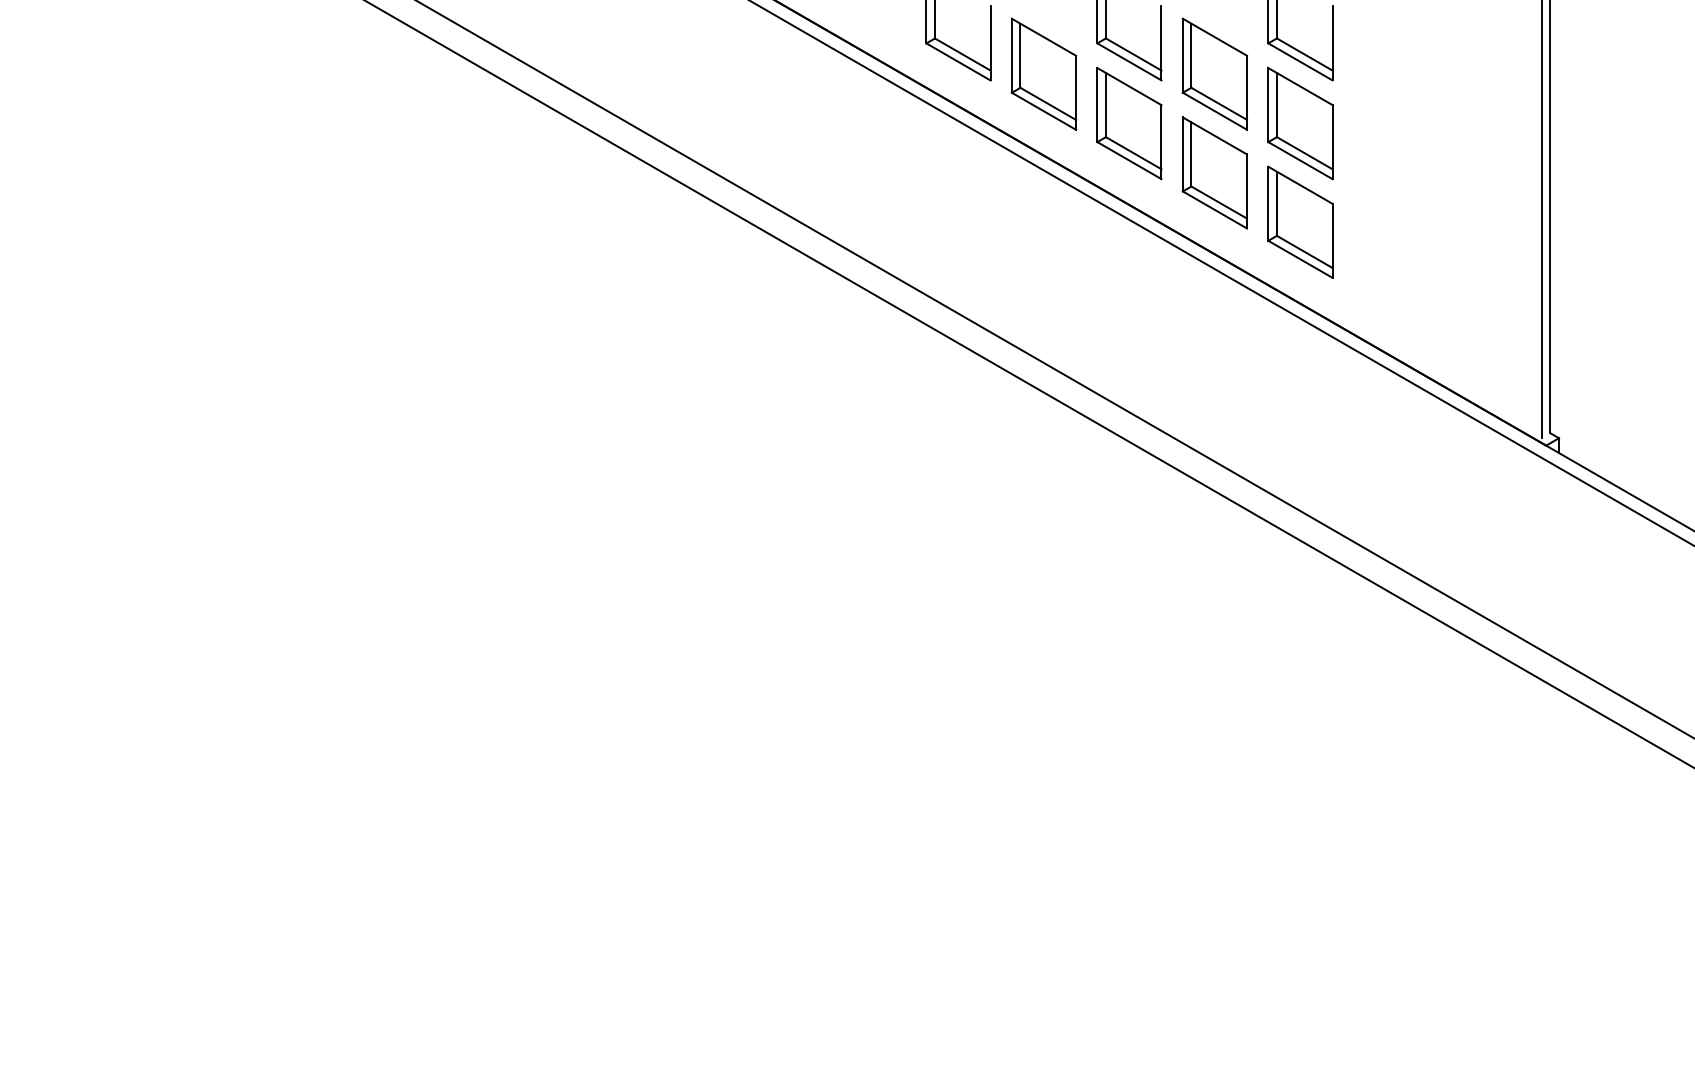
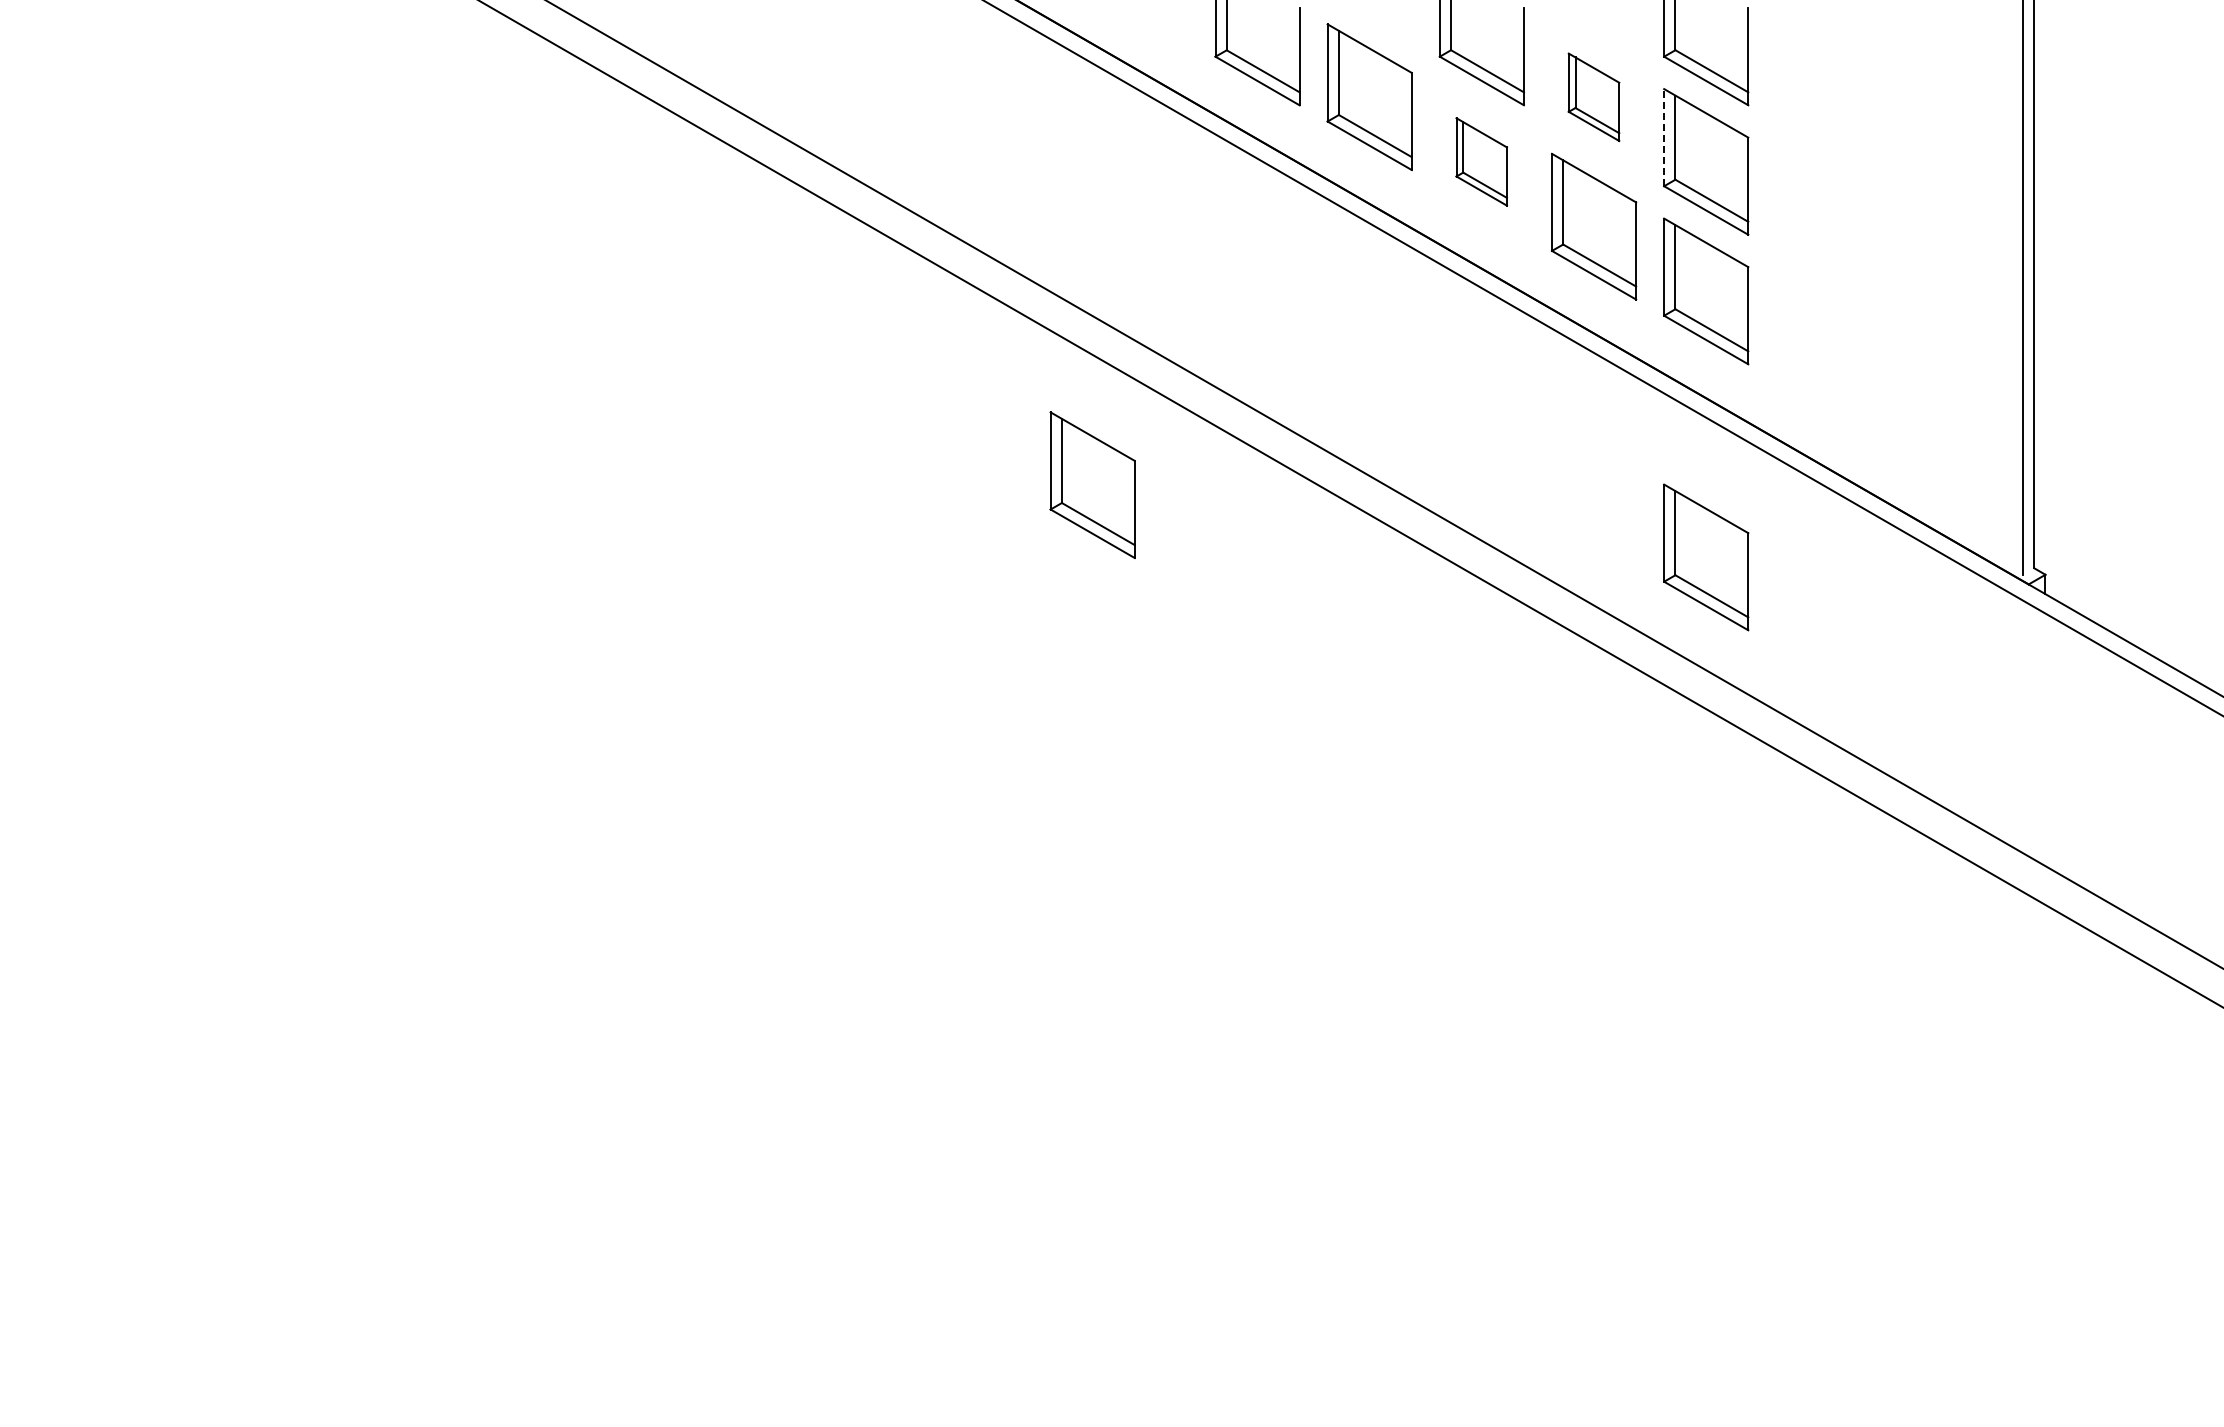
part: (1214, 74) -> (1593, 97), size x0.6
line: (1268, 104) -> (1664, 137), solid -> dashed
part: (1129, 123) -> (1481, 161), size x0.6
part: (832, 369) -> (1092, 484), added
part: (1300, 425) -> (1706, 557), added

